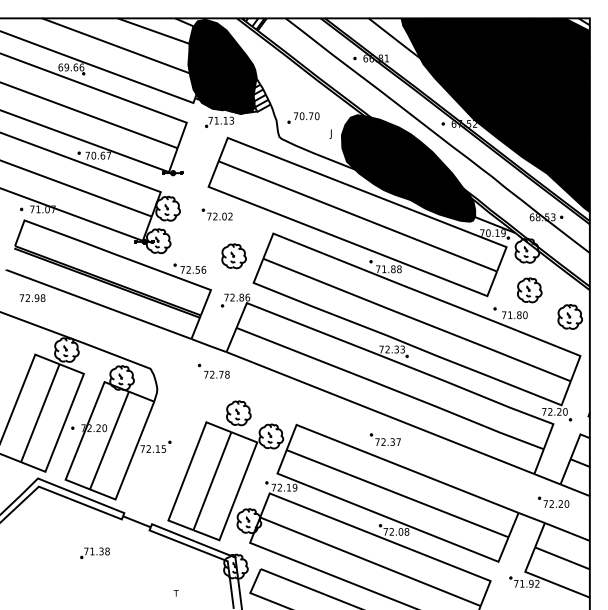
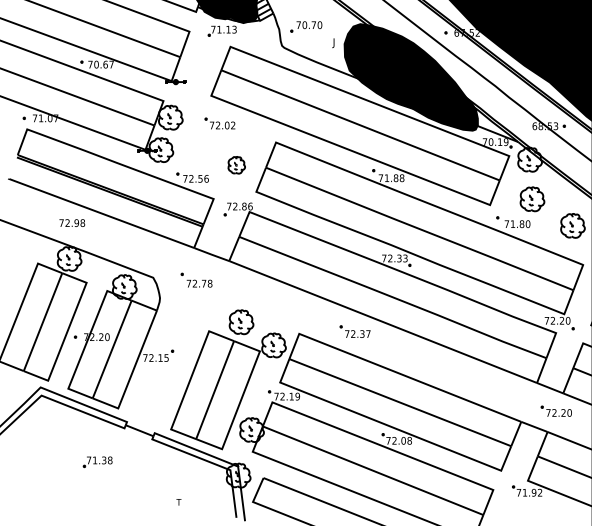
part: (233, 256) -> (236, 165), size x0.7
text: (32, 298) -> (72, 223), moved
part: (213, 370) -> (196, 279), moved
part: (384, 439) -> (354, 331), moved

